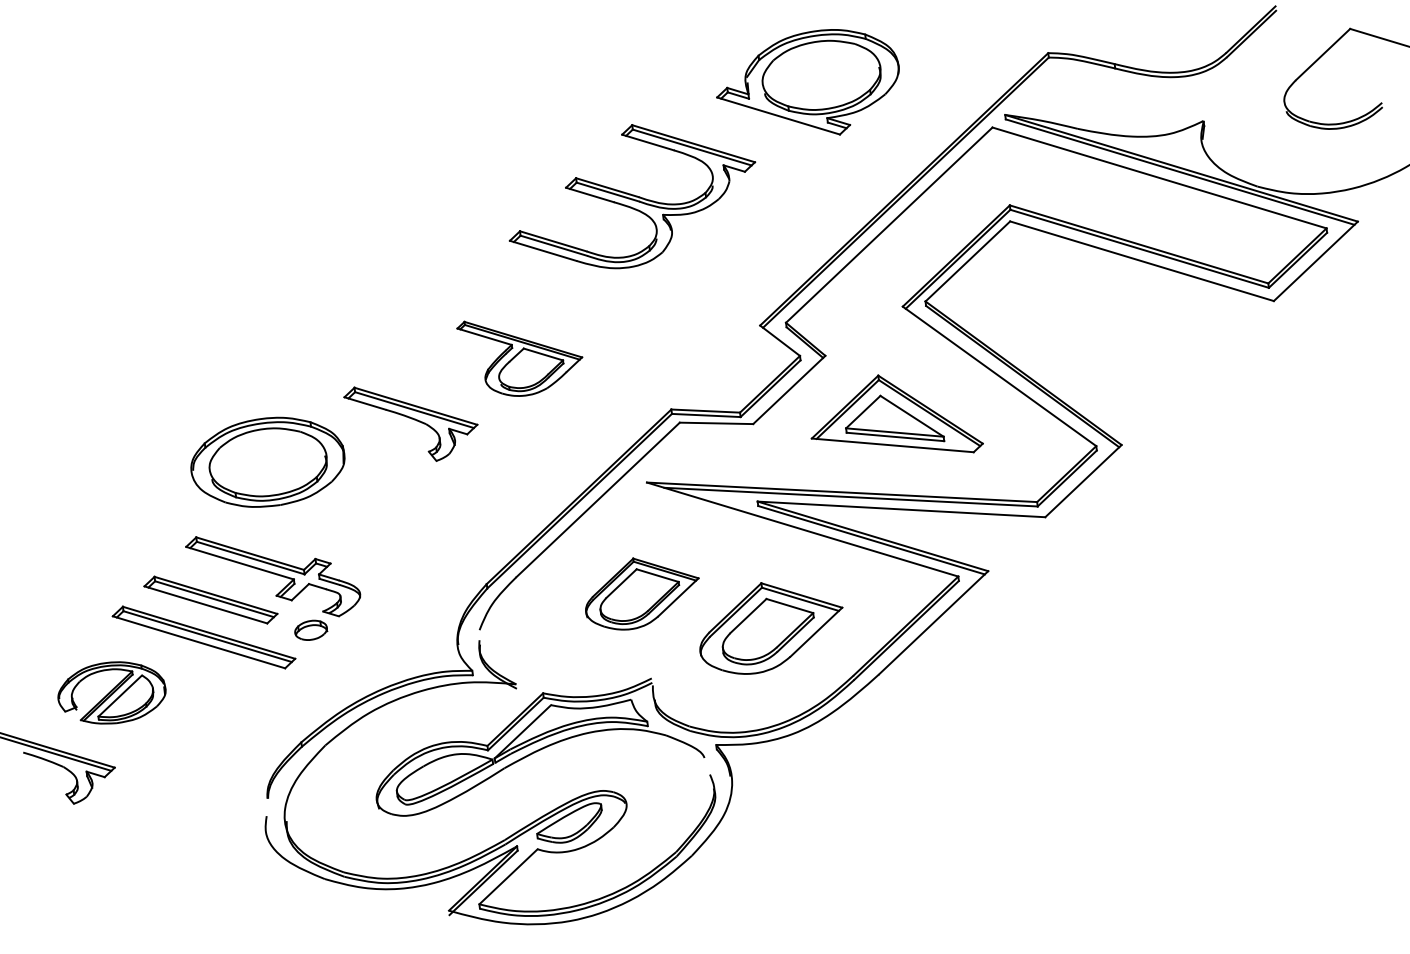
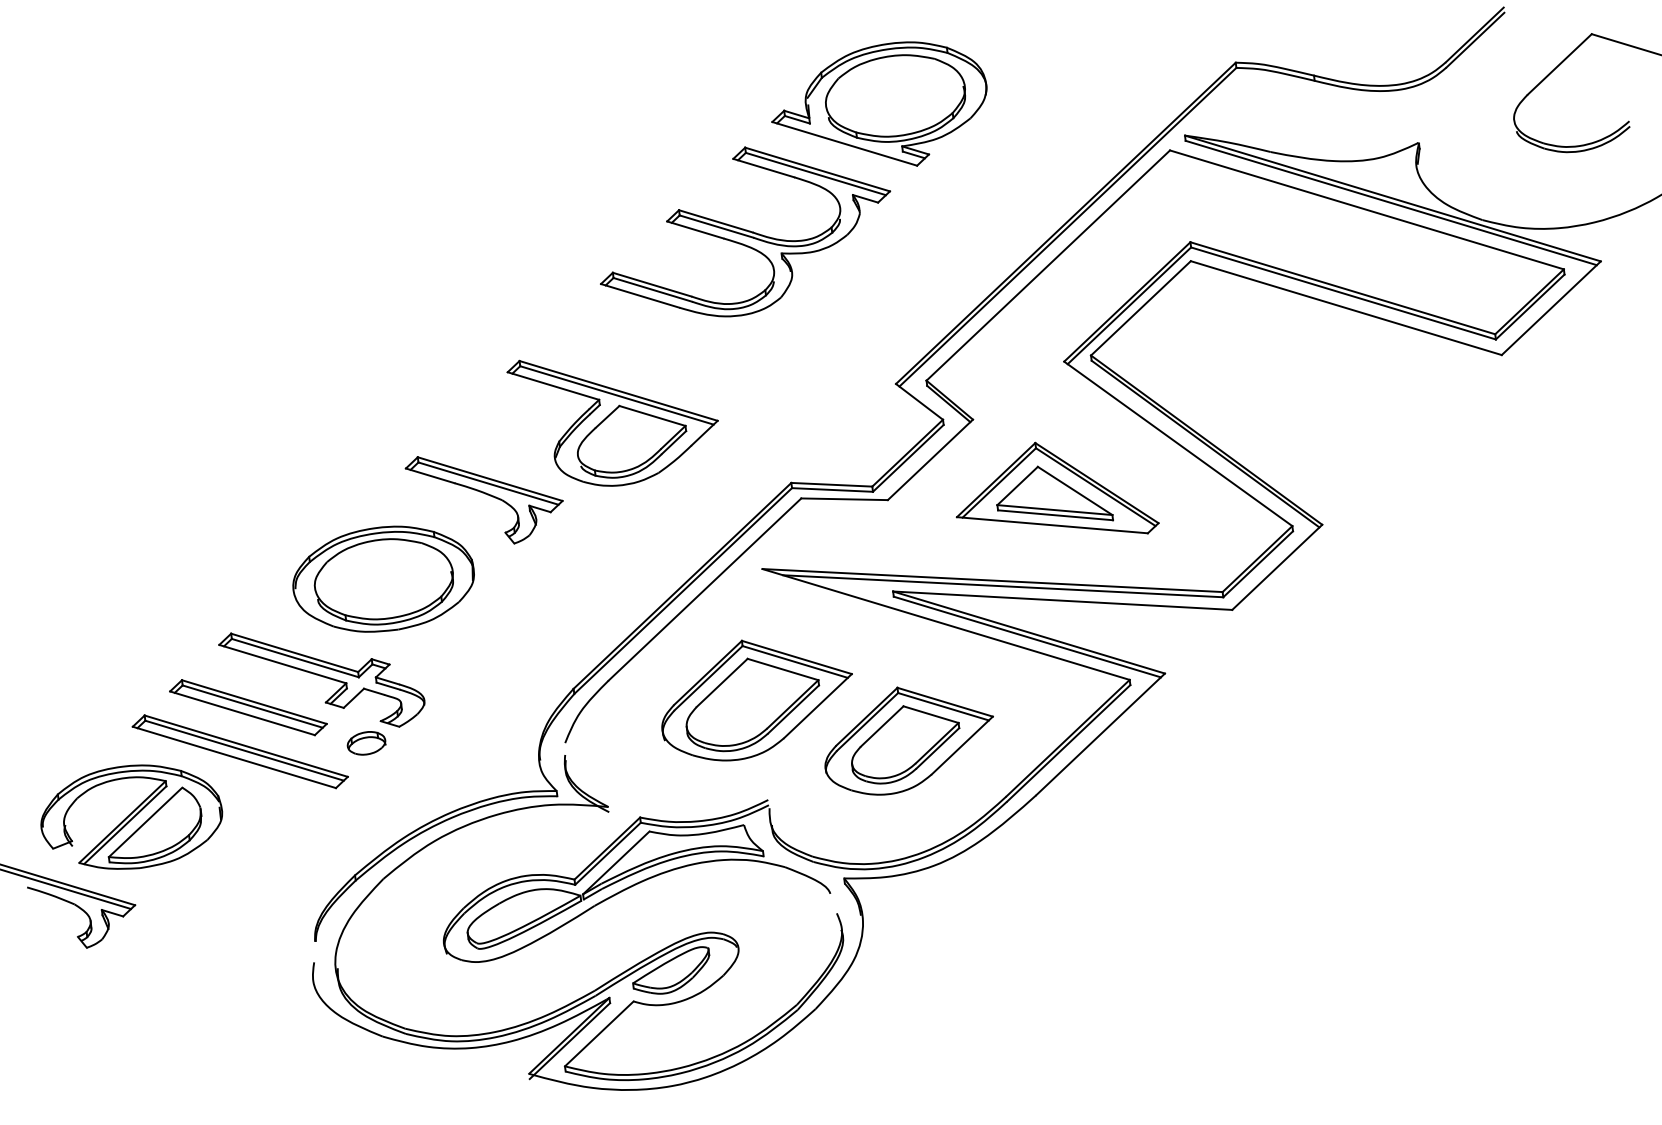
part: (808, 81) -> (879, 103), moved
part: (519, 358) -> (612, 422), size x1.43
part: (267, 461) -> (383, 578), moved
part: (641, 594) -> (756, 700), size x1.43
part: (111, 692) -> (131, 816), size x1.43

